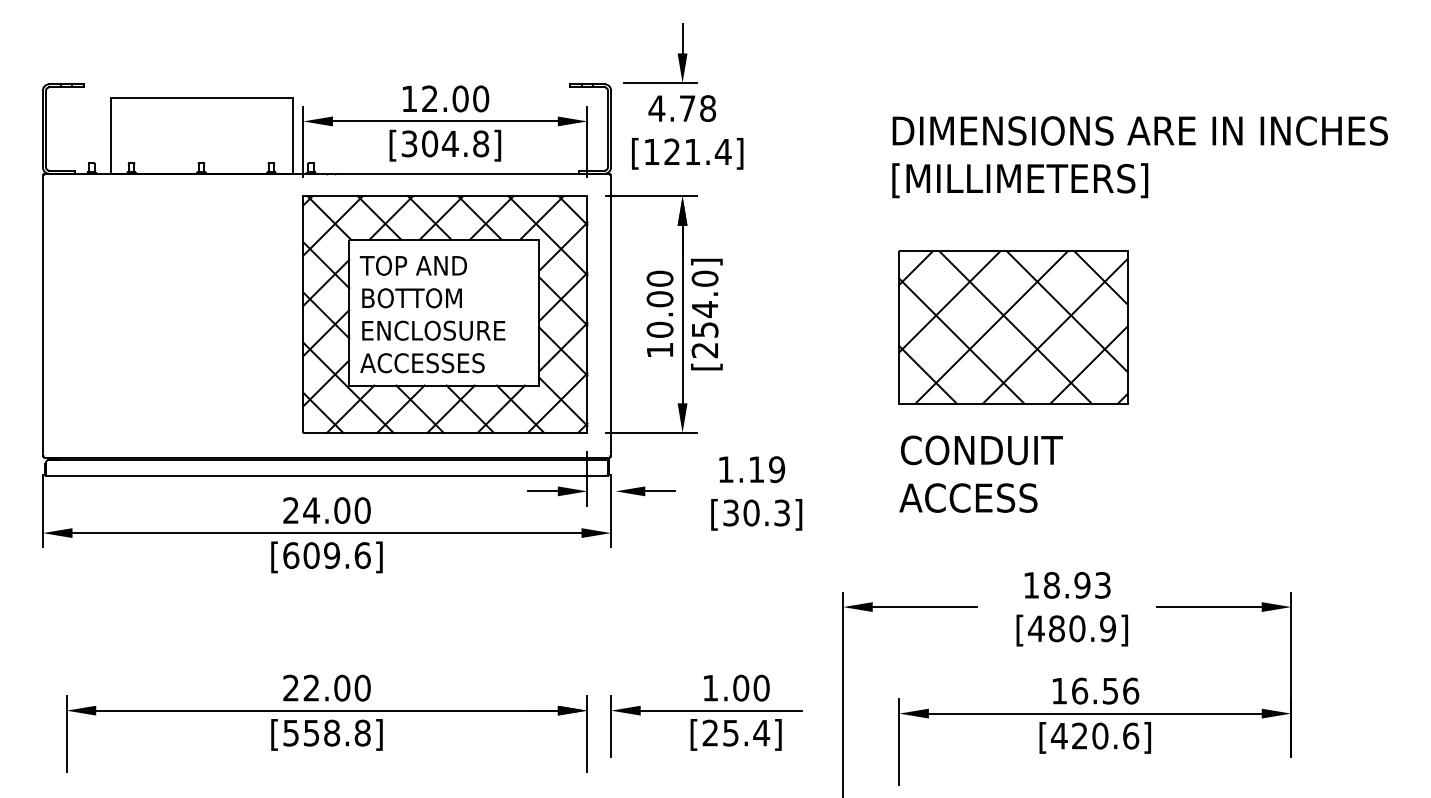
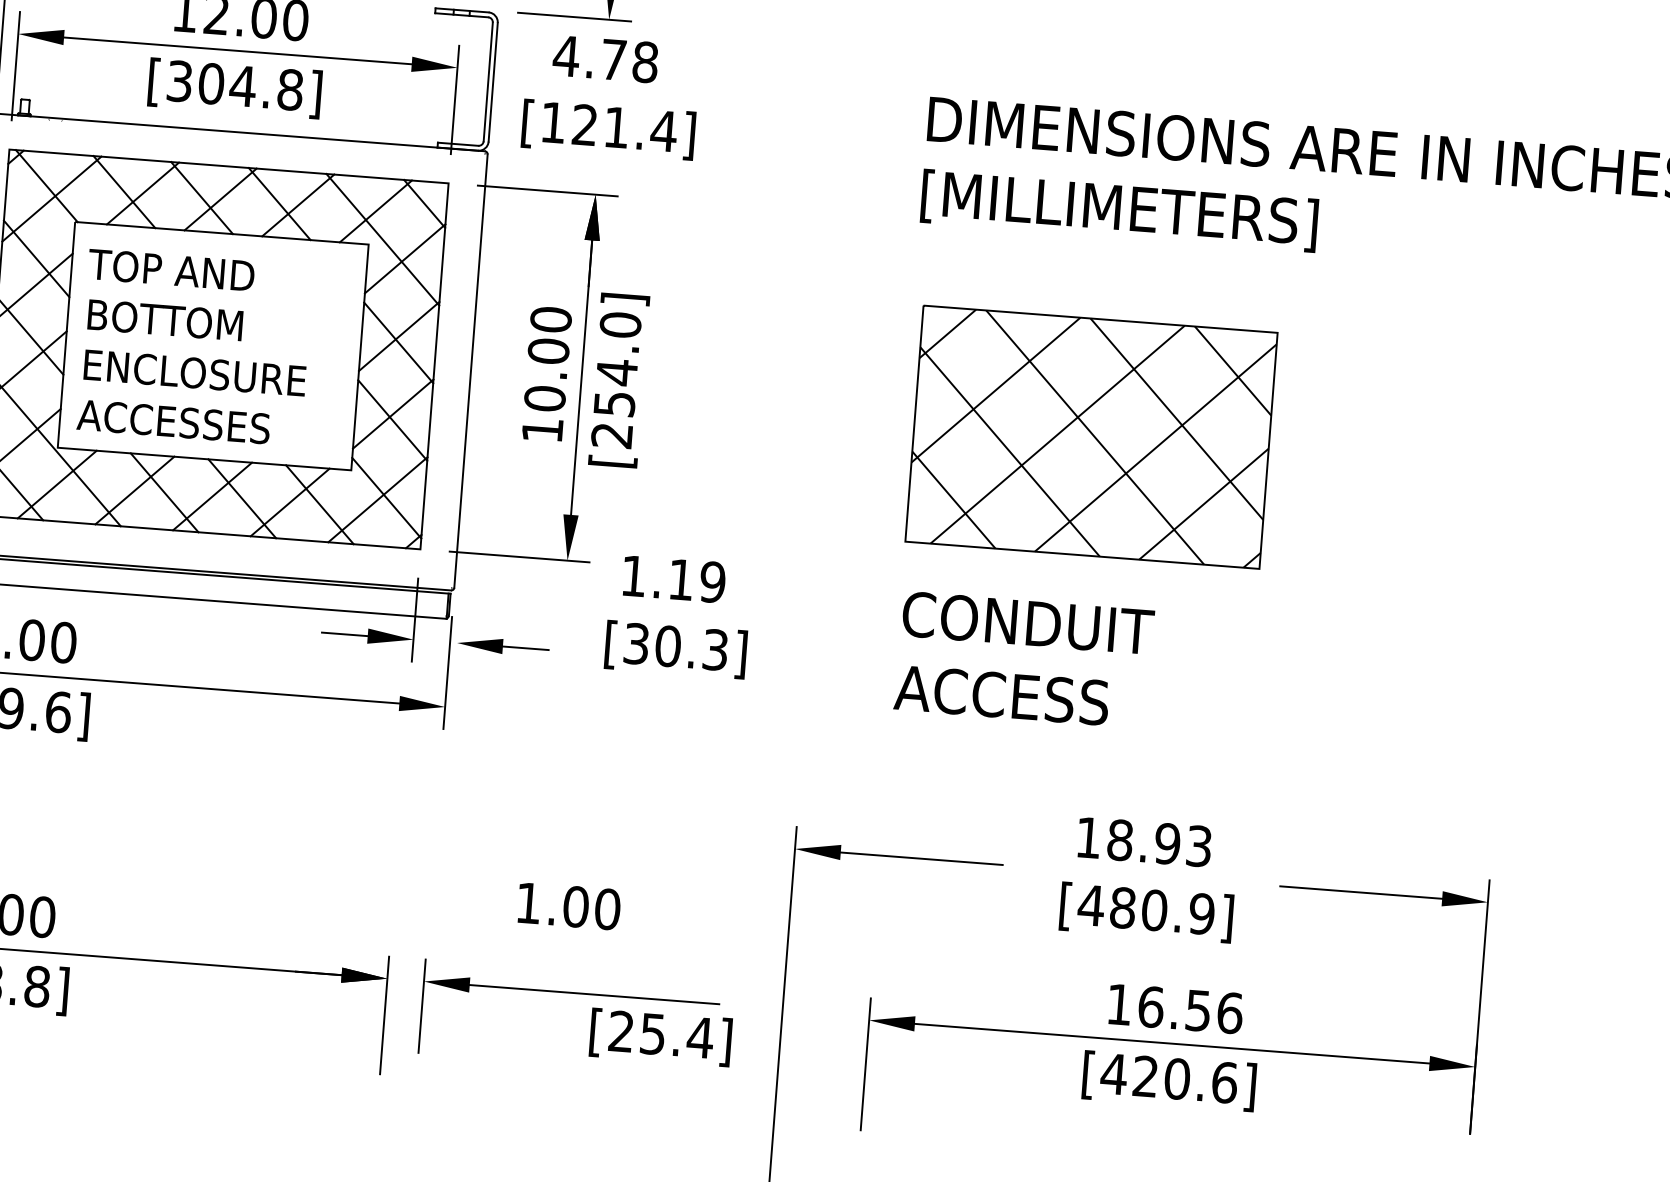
text: (756, 493) -> (678, 616), moved
text: (736, 687) -> (568, 905), moved
text: (735, 734) -> (659, 1036), moved

